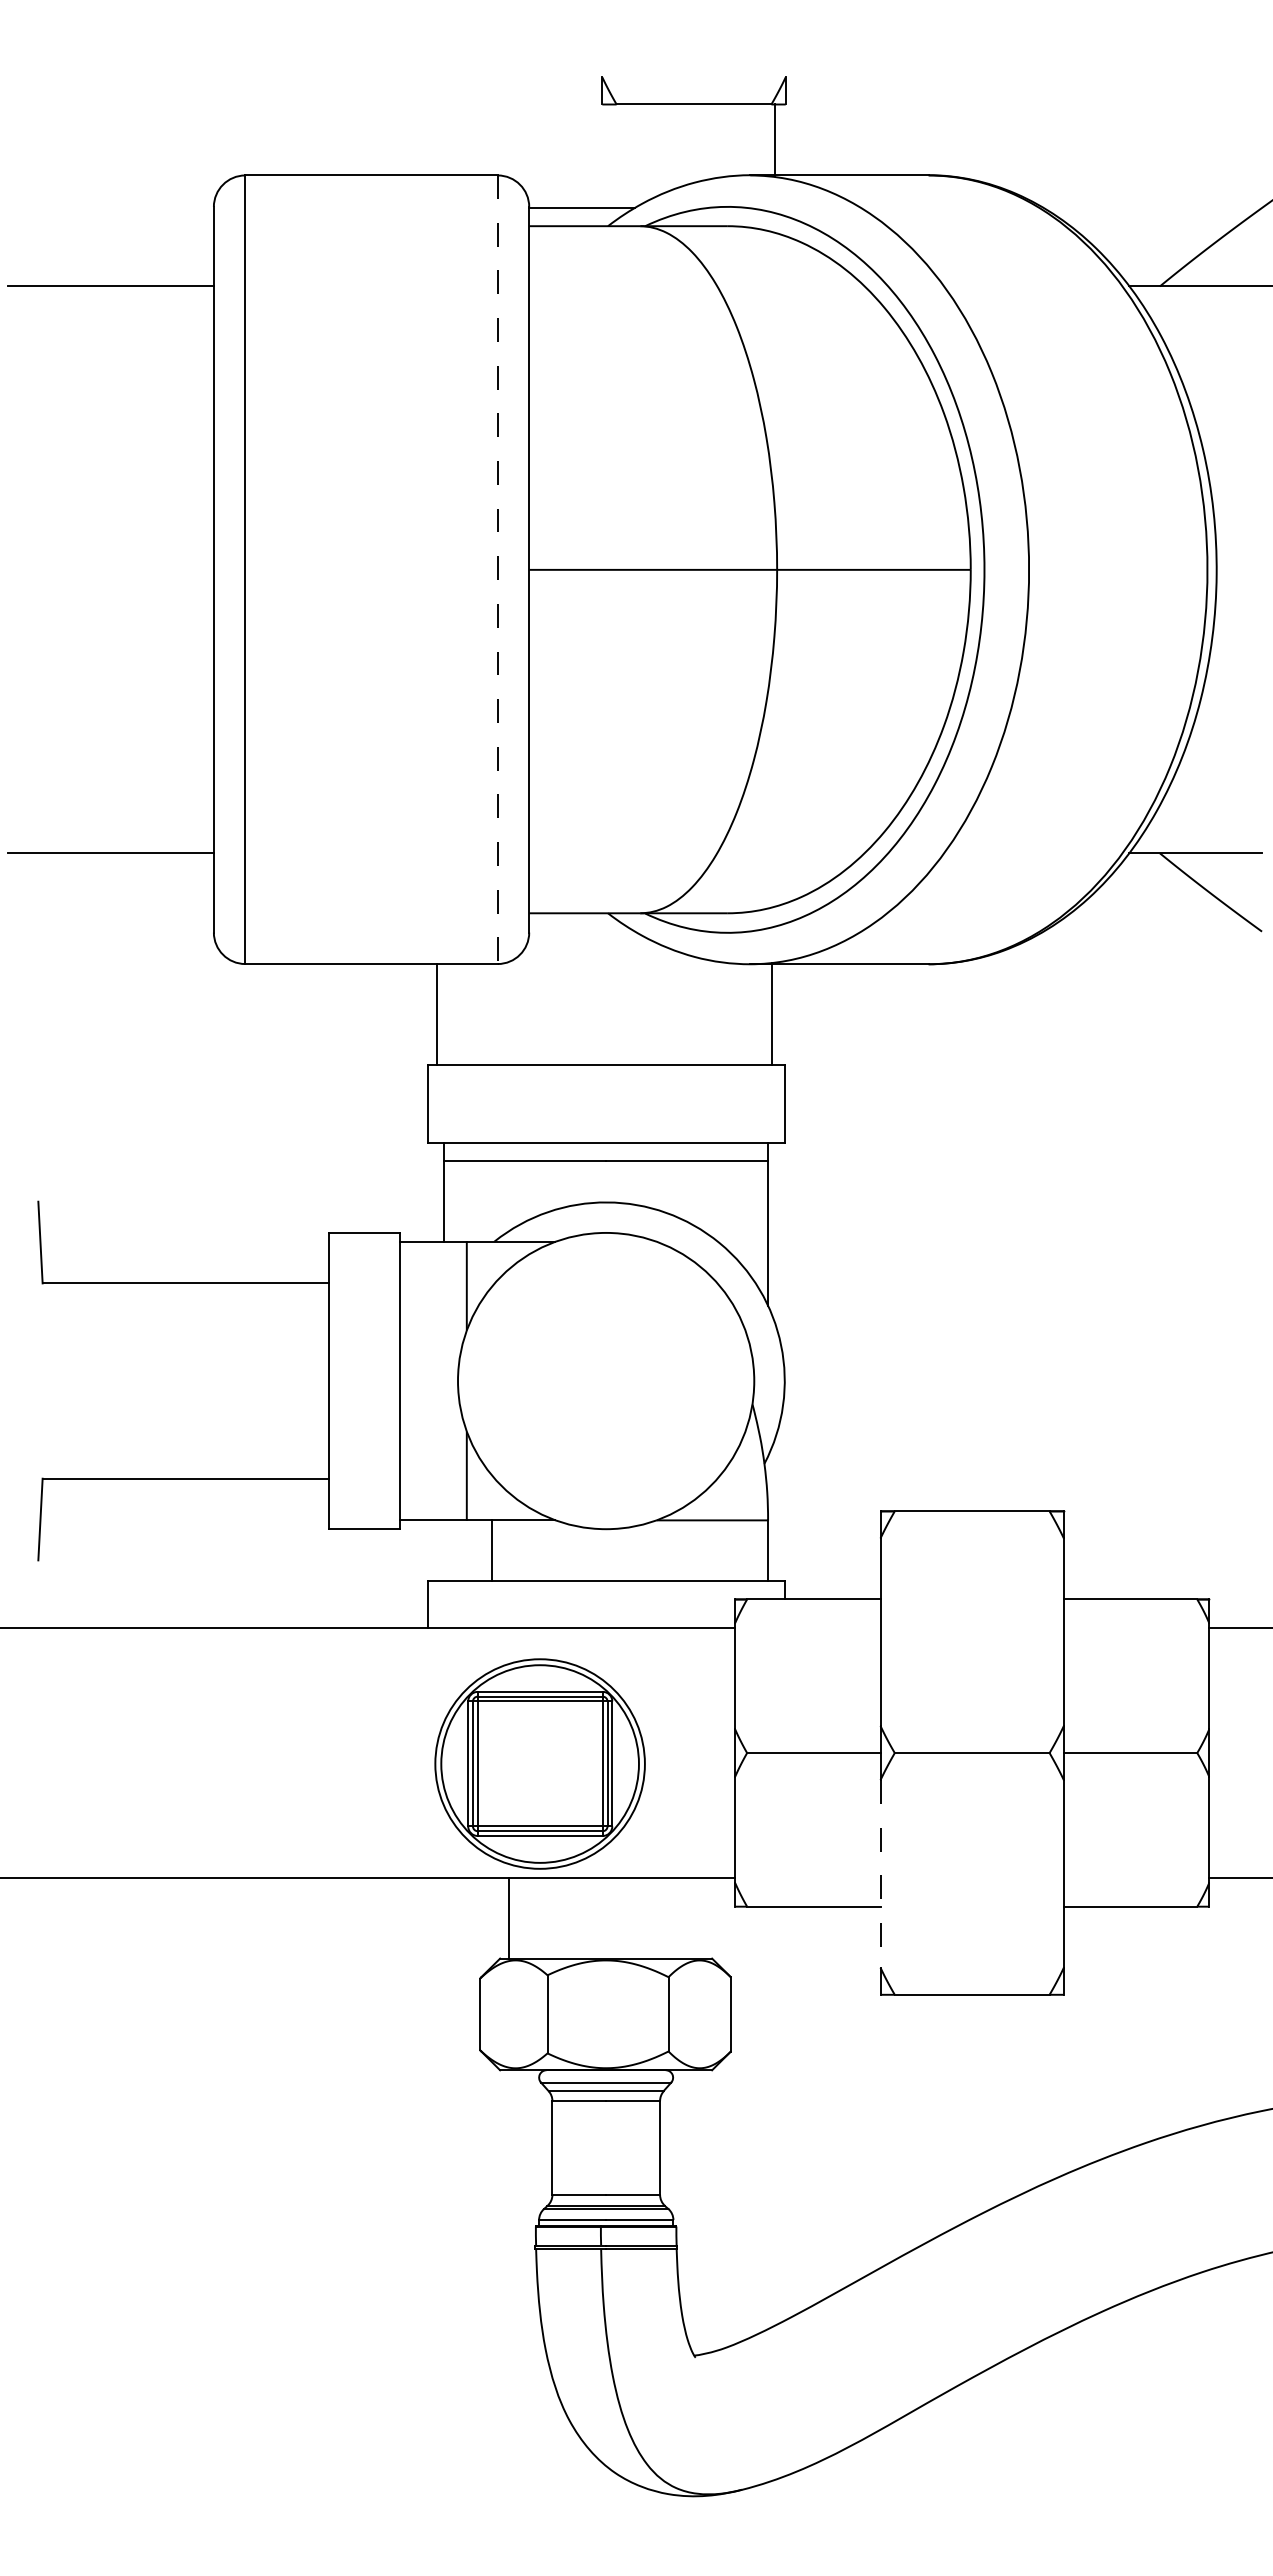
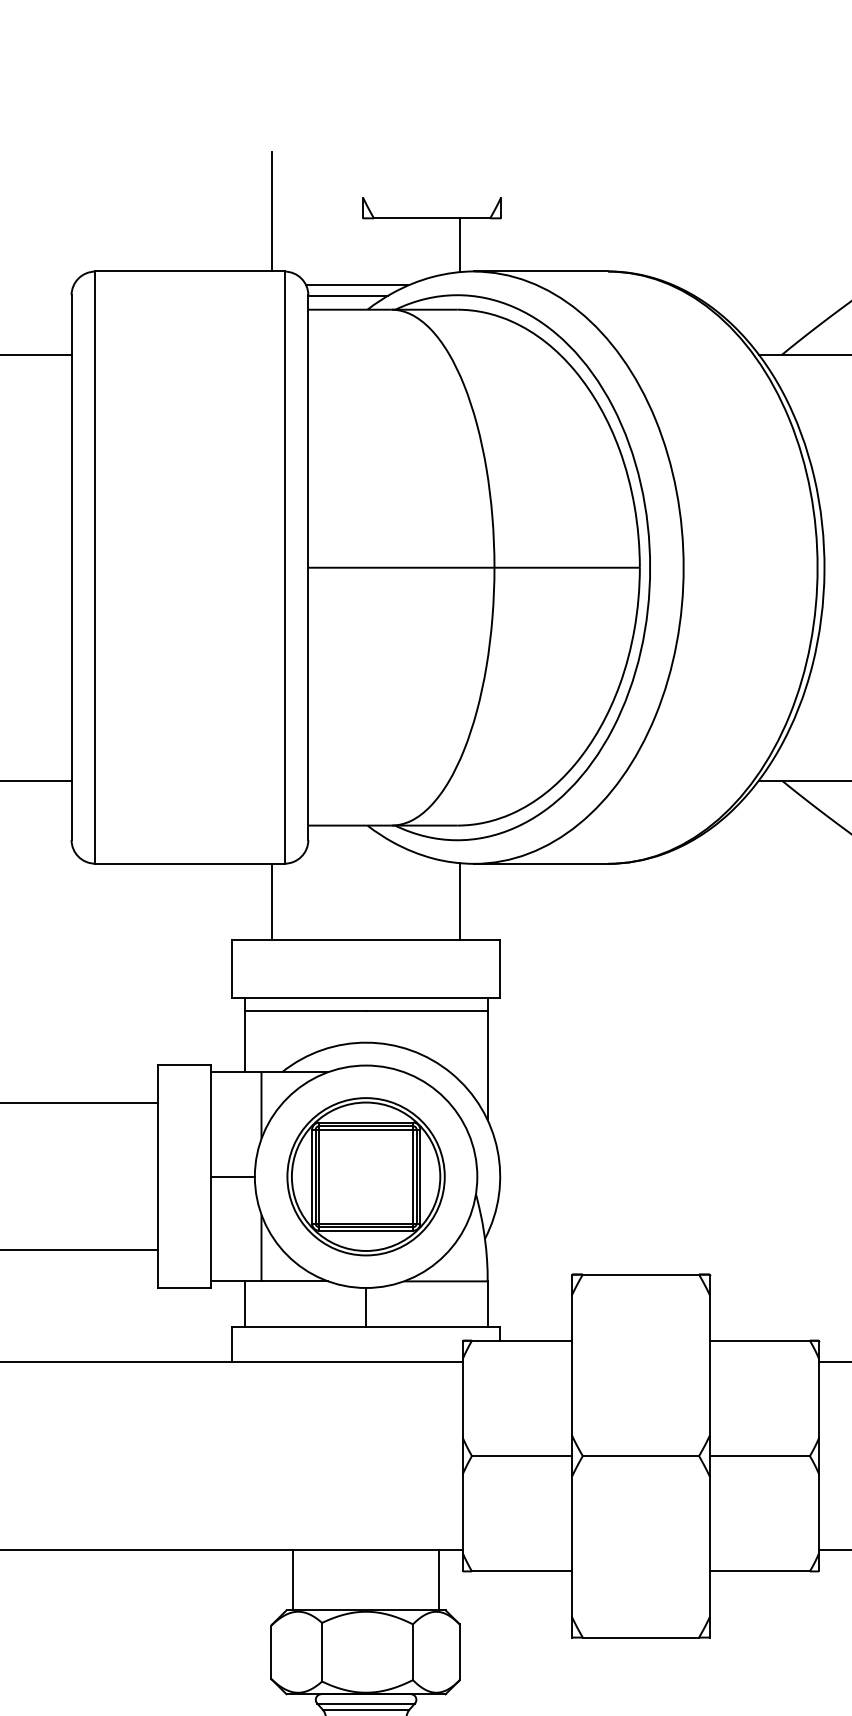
line: (481, 95) -> (272, 211), added
line: (775, 140) -> (460, 245), moved
line: (594, 193) -> (357, 285), added
line: (497, 569) -> (284, 567), dashed -> solid
line: (437, 1014) -> (272, 901), moved
line: (772, 1014) -> (460, 901), moved
line: (429, 1381) -> (233, 1177), added
line: (492, 1550) -> (244, 1303), moved
line: (606, 1555) -> (366, 1307), added
part: (539, 1763) -> (365, 1176), moved
line: (880, 1873) -> (572, 1546), dashed -> solid
line: (703, 1918) -> (439, 1580), added

